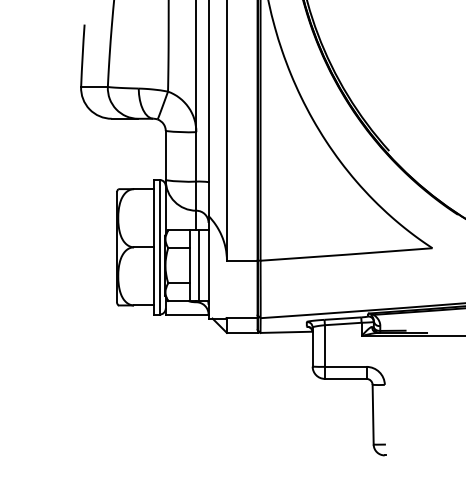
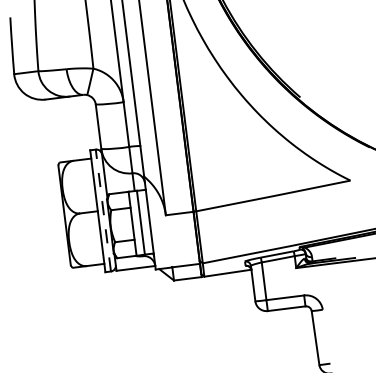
line: (159, 246) -> (103, 209), solid -> dashed

